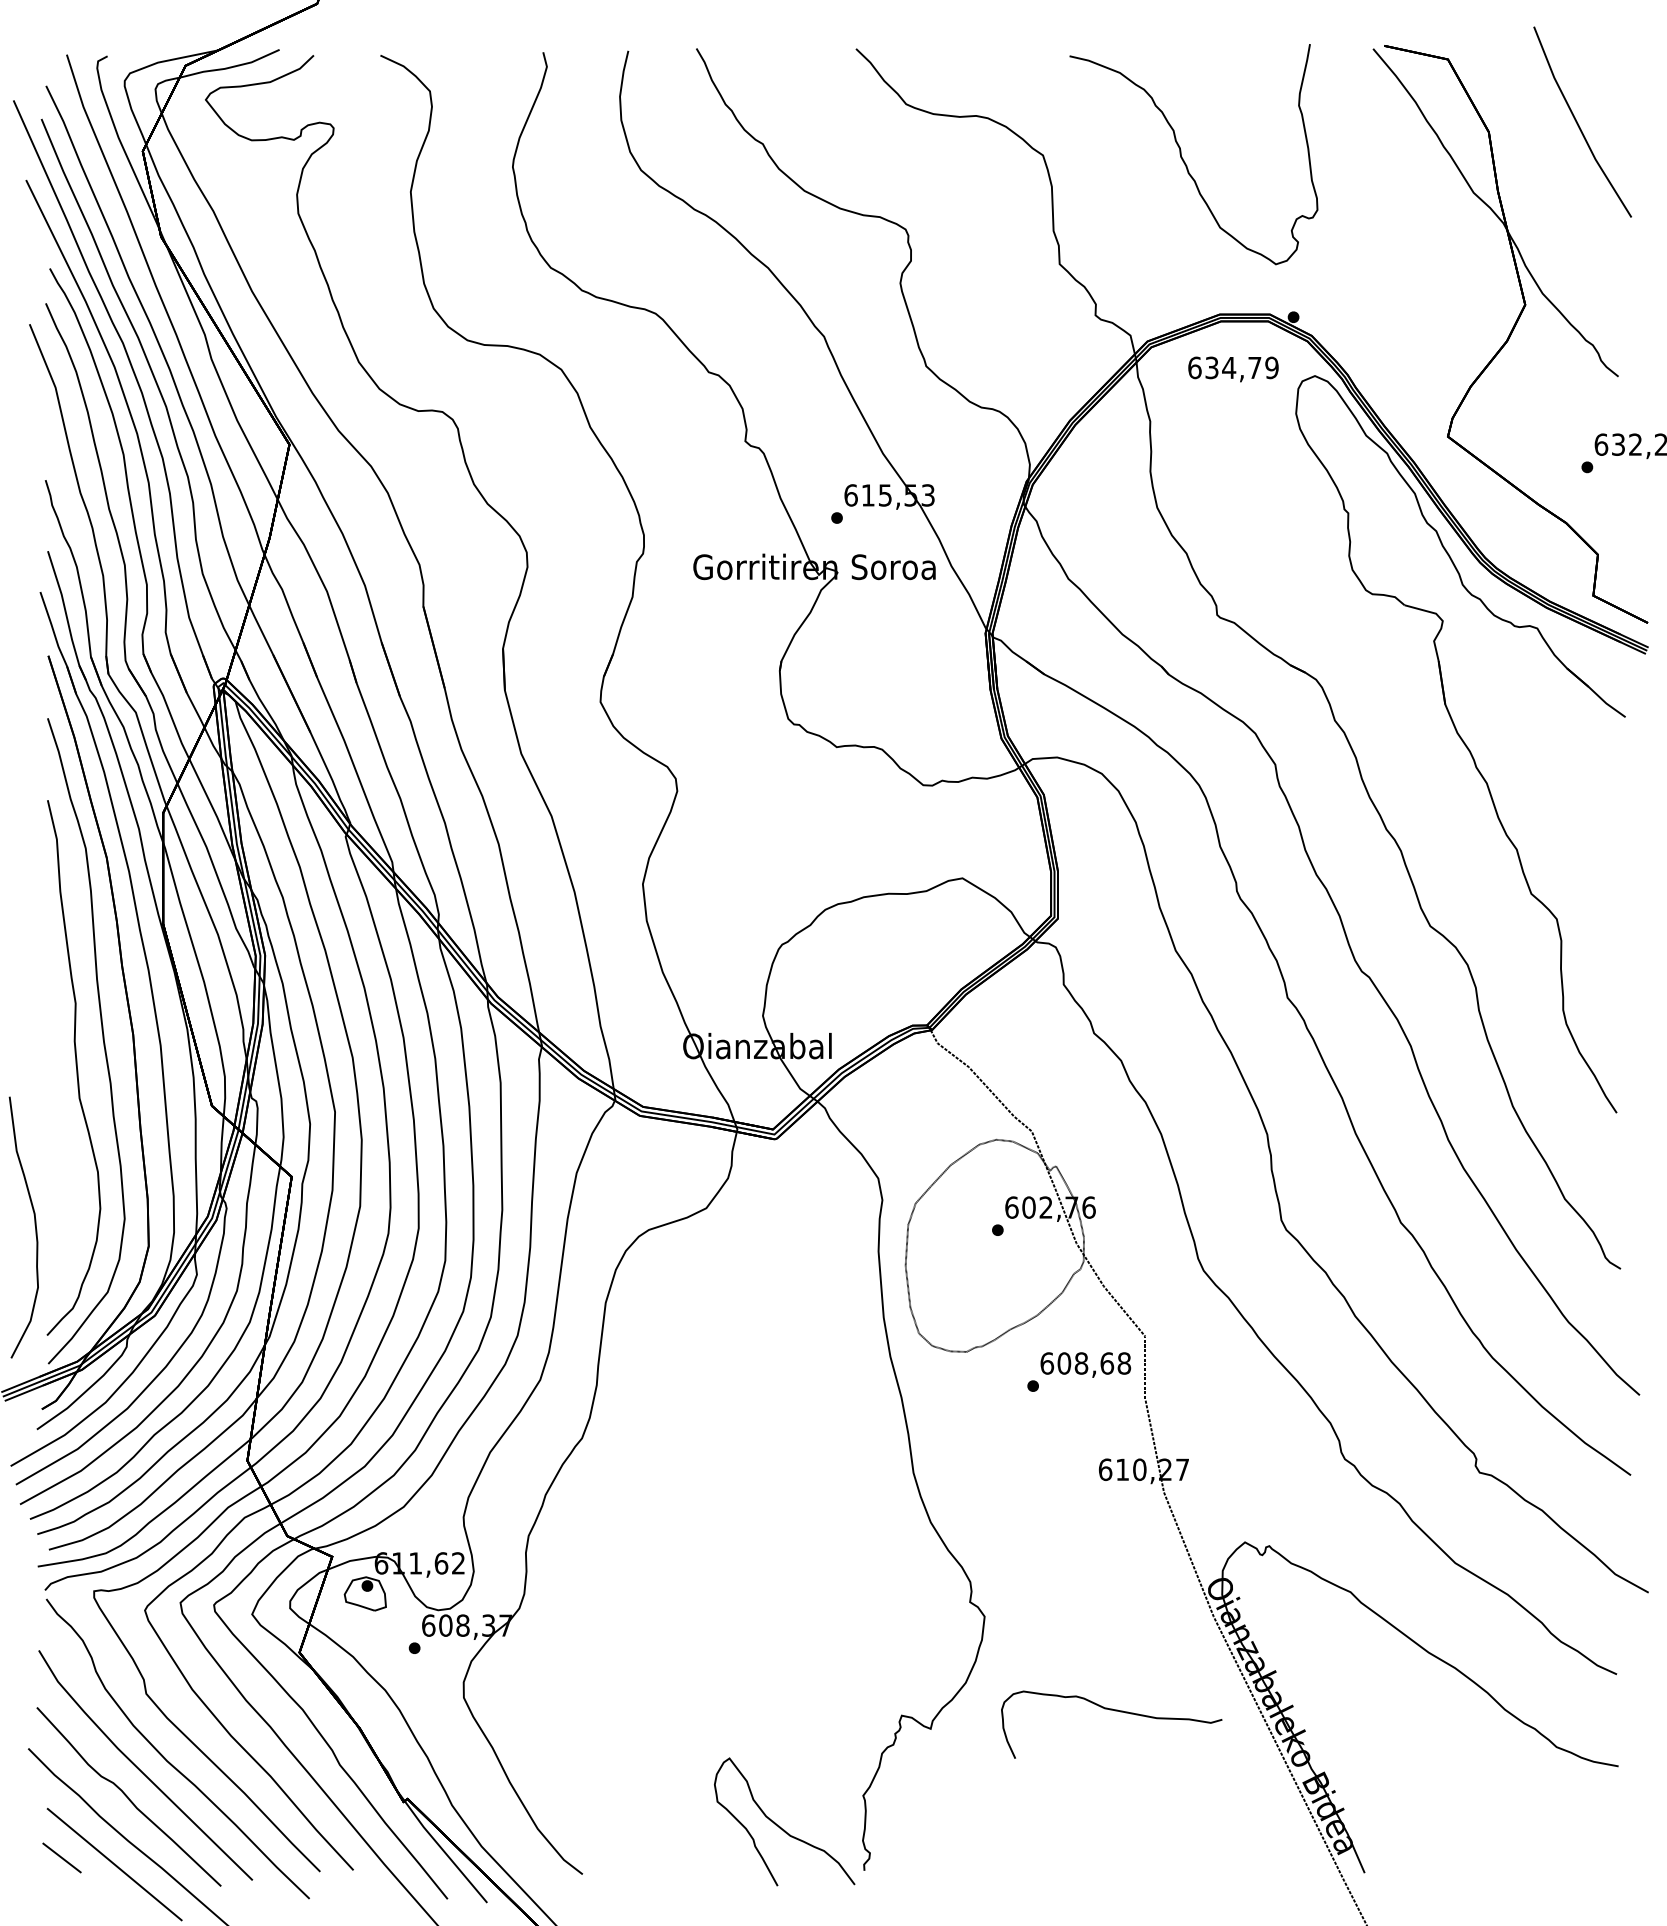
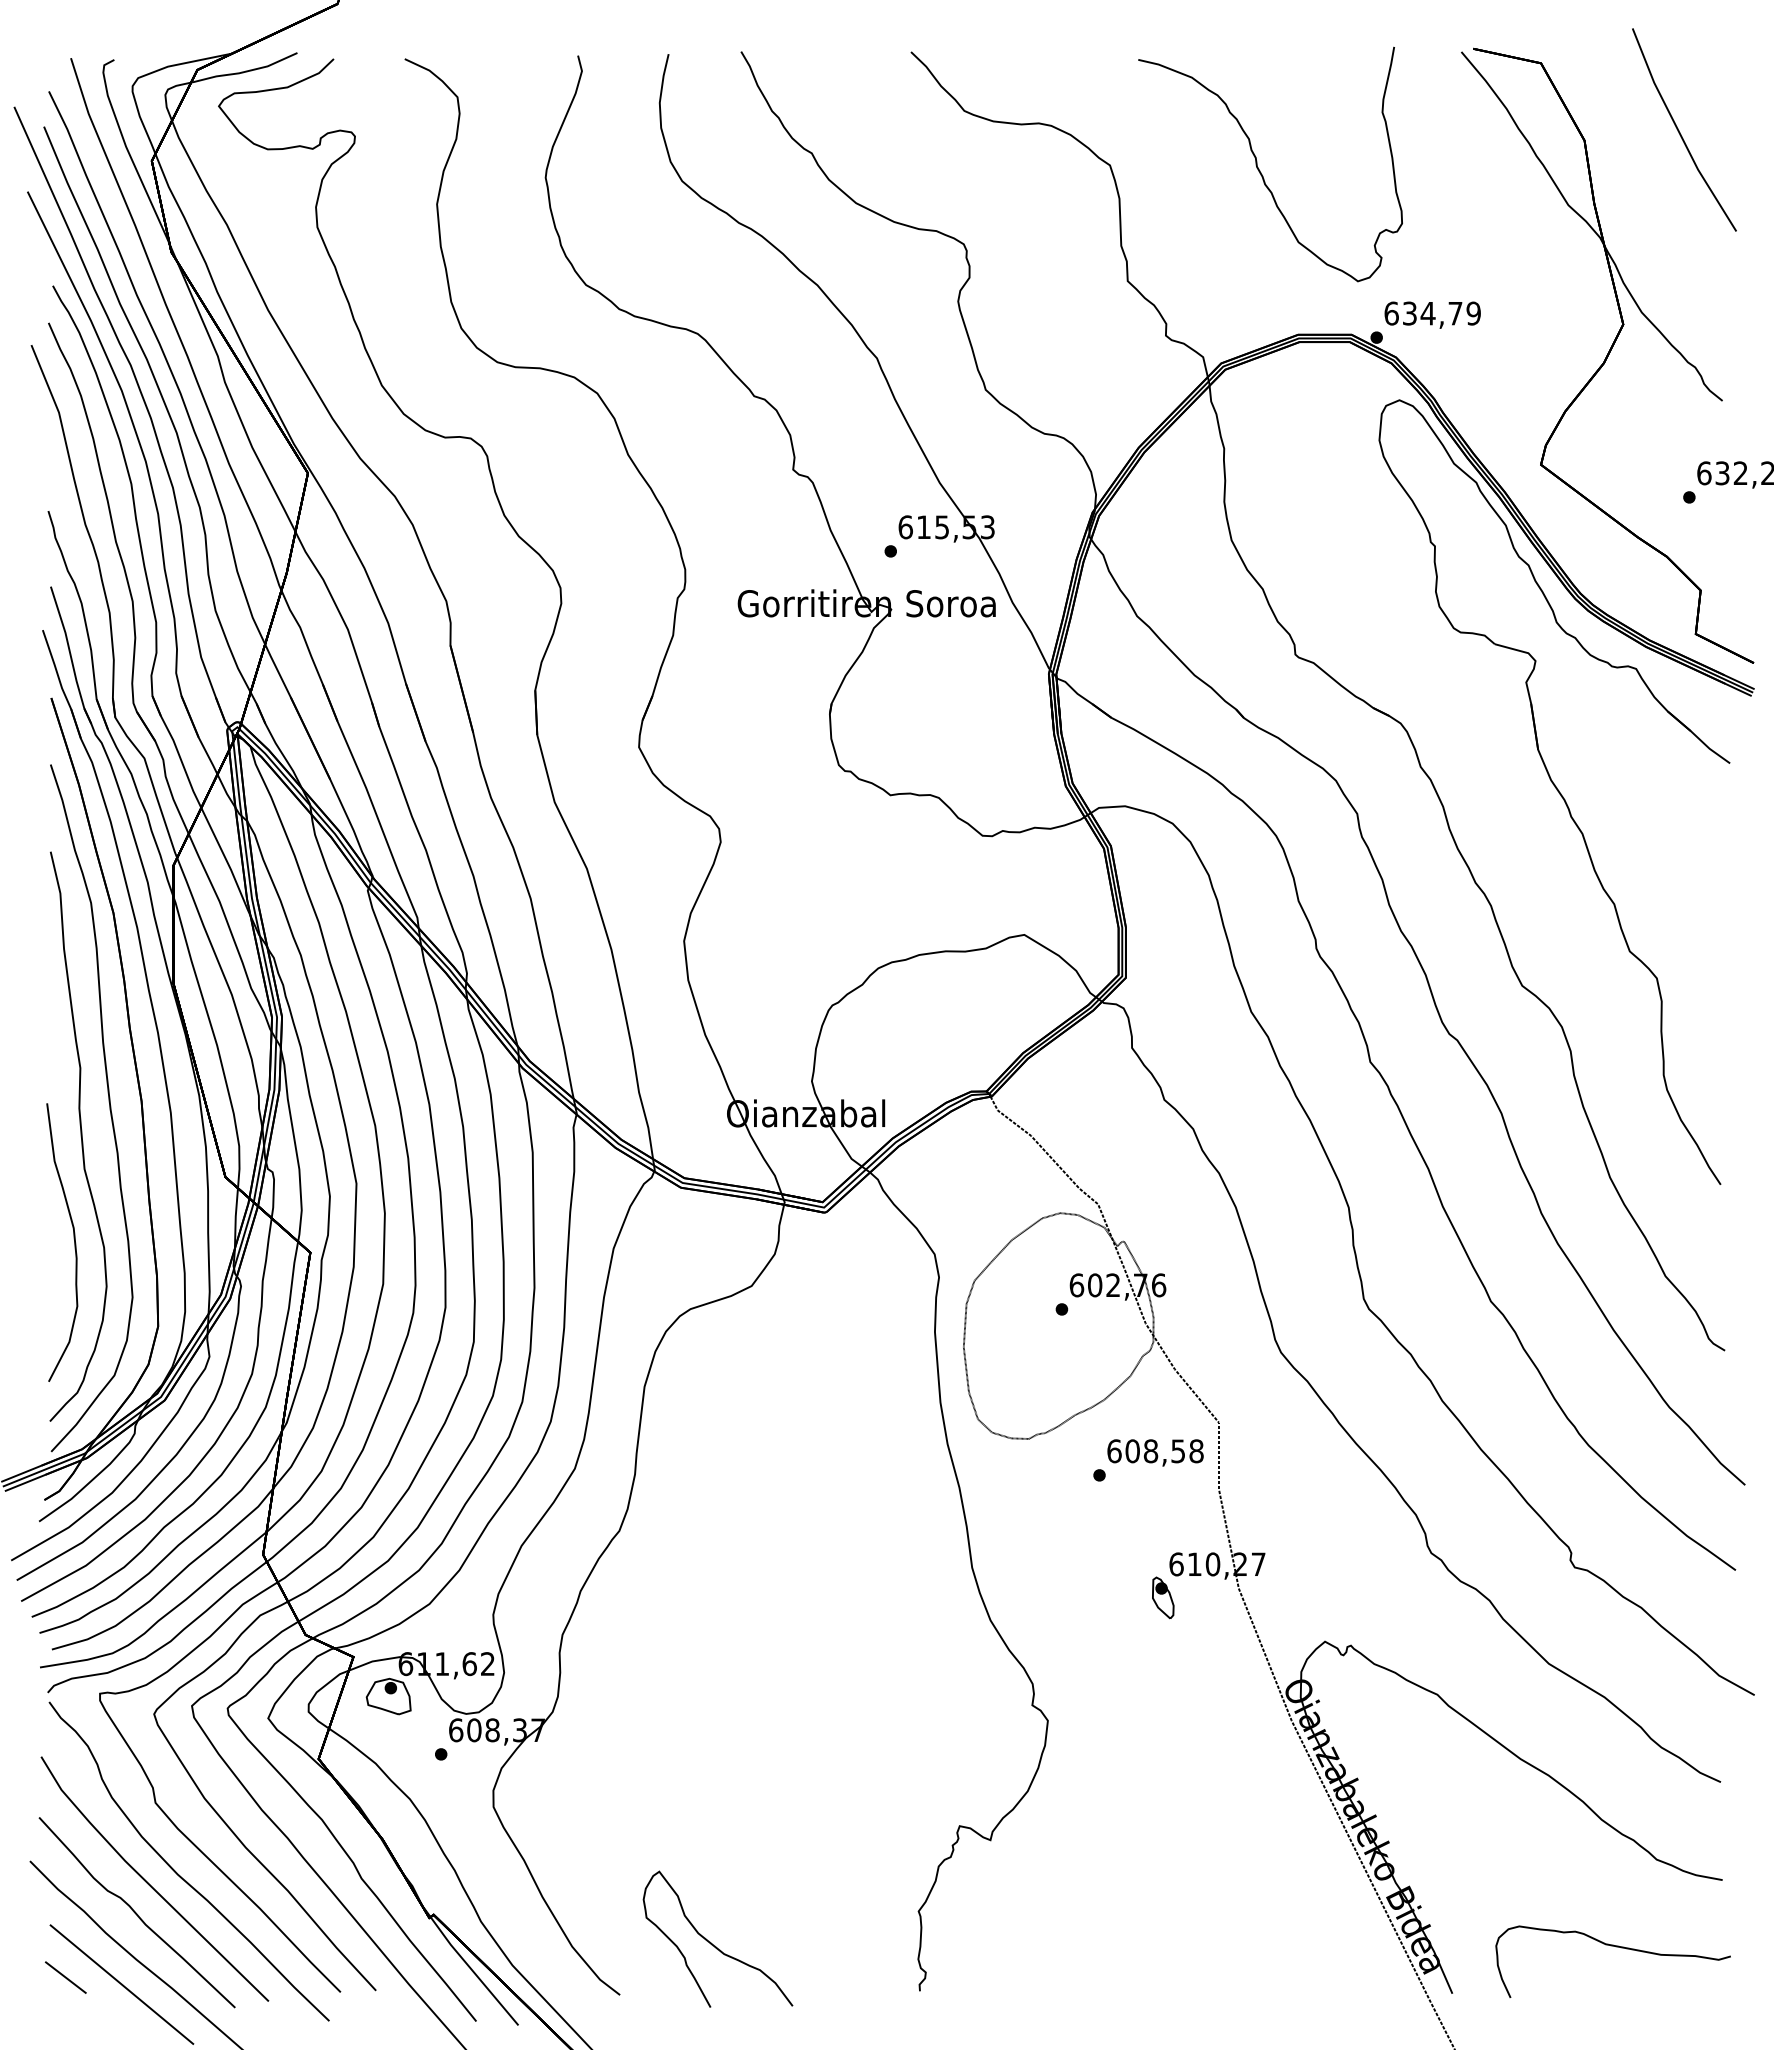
text: (1233, 368) -> (1432, 314), moved
curve: (34, 1223) -> (73, 1238), moved
text: (1107, 1363) -> (1178, 1451), 608,68 -> 608,58
part: (1093, 1500) -> (1163, 1597), added
curve: (1114, 1711) -> (1616, 1947), moved
curve: (779, 1825) -> (712, 1943), moved

